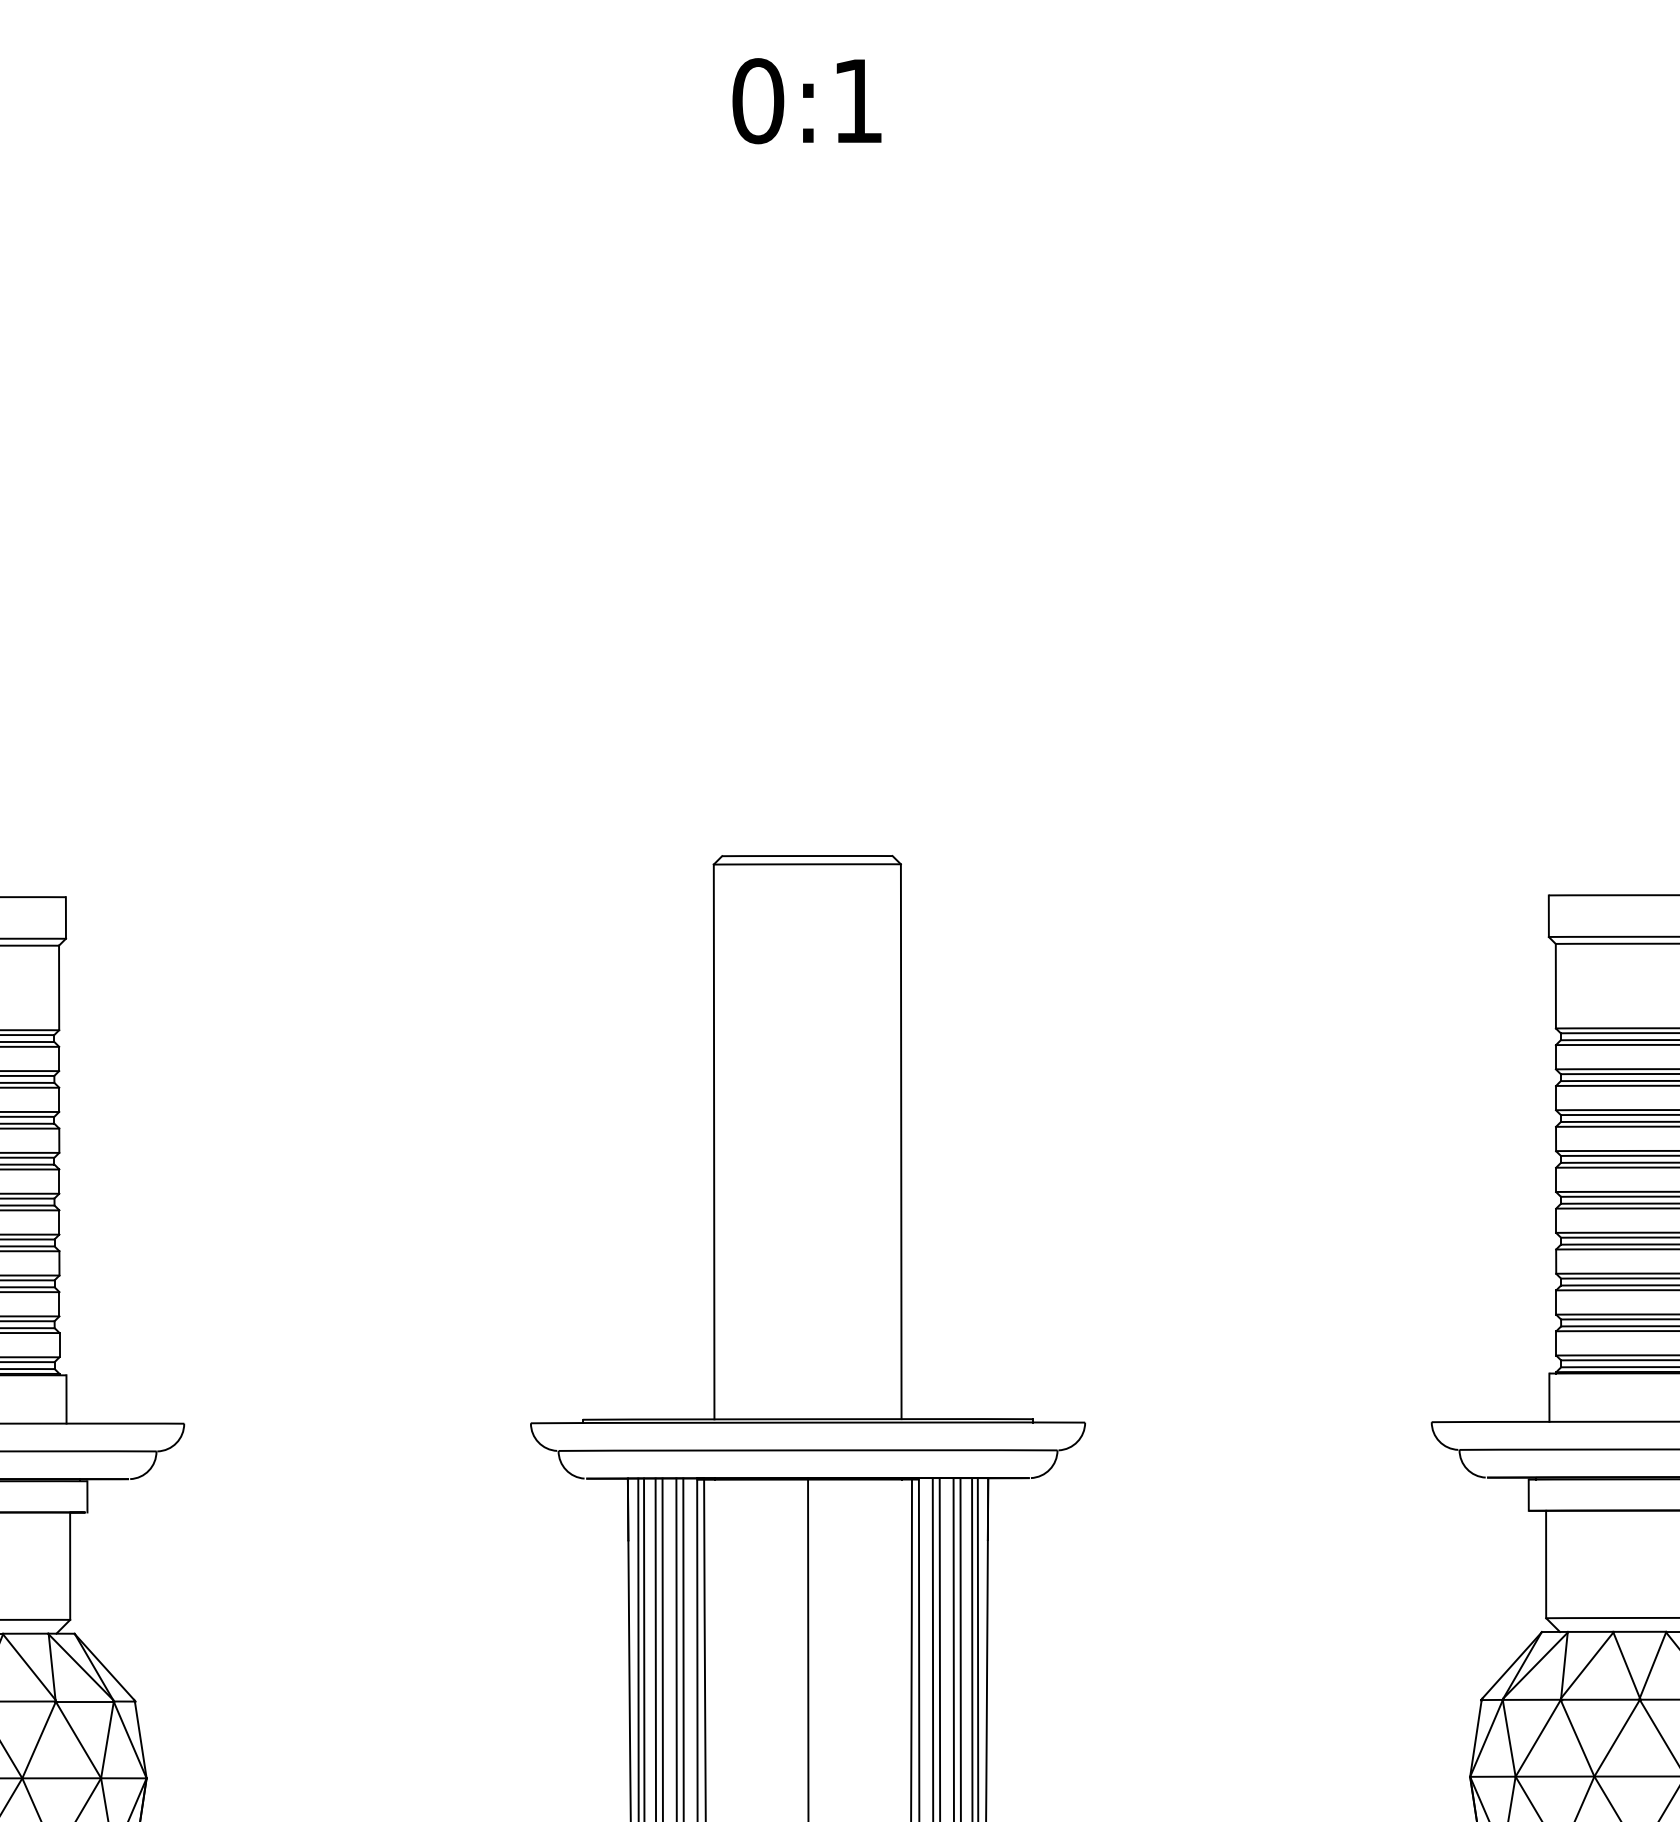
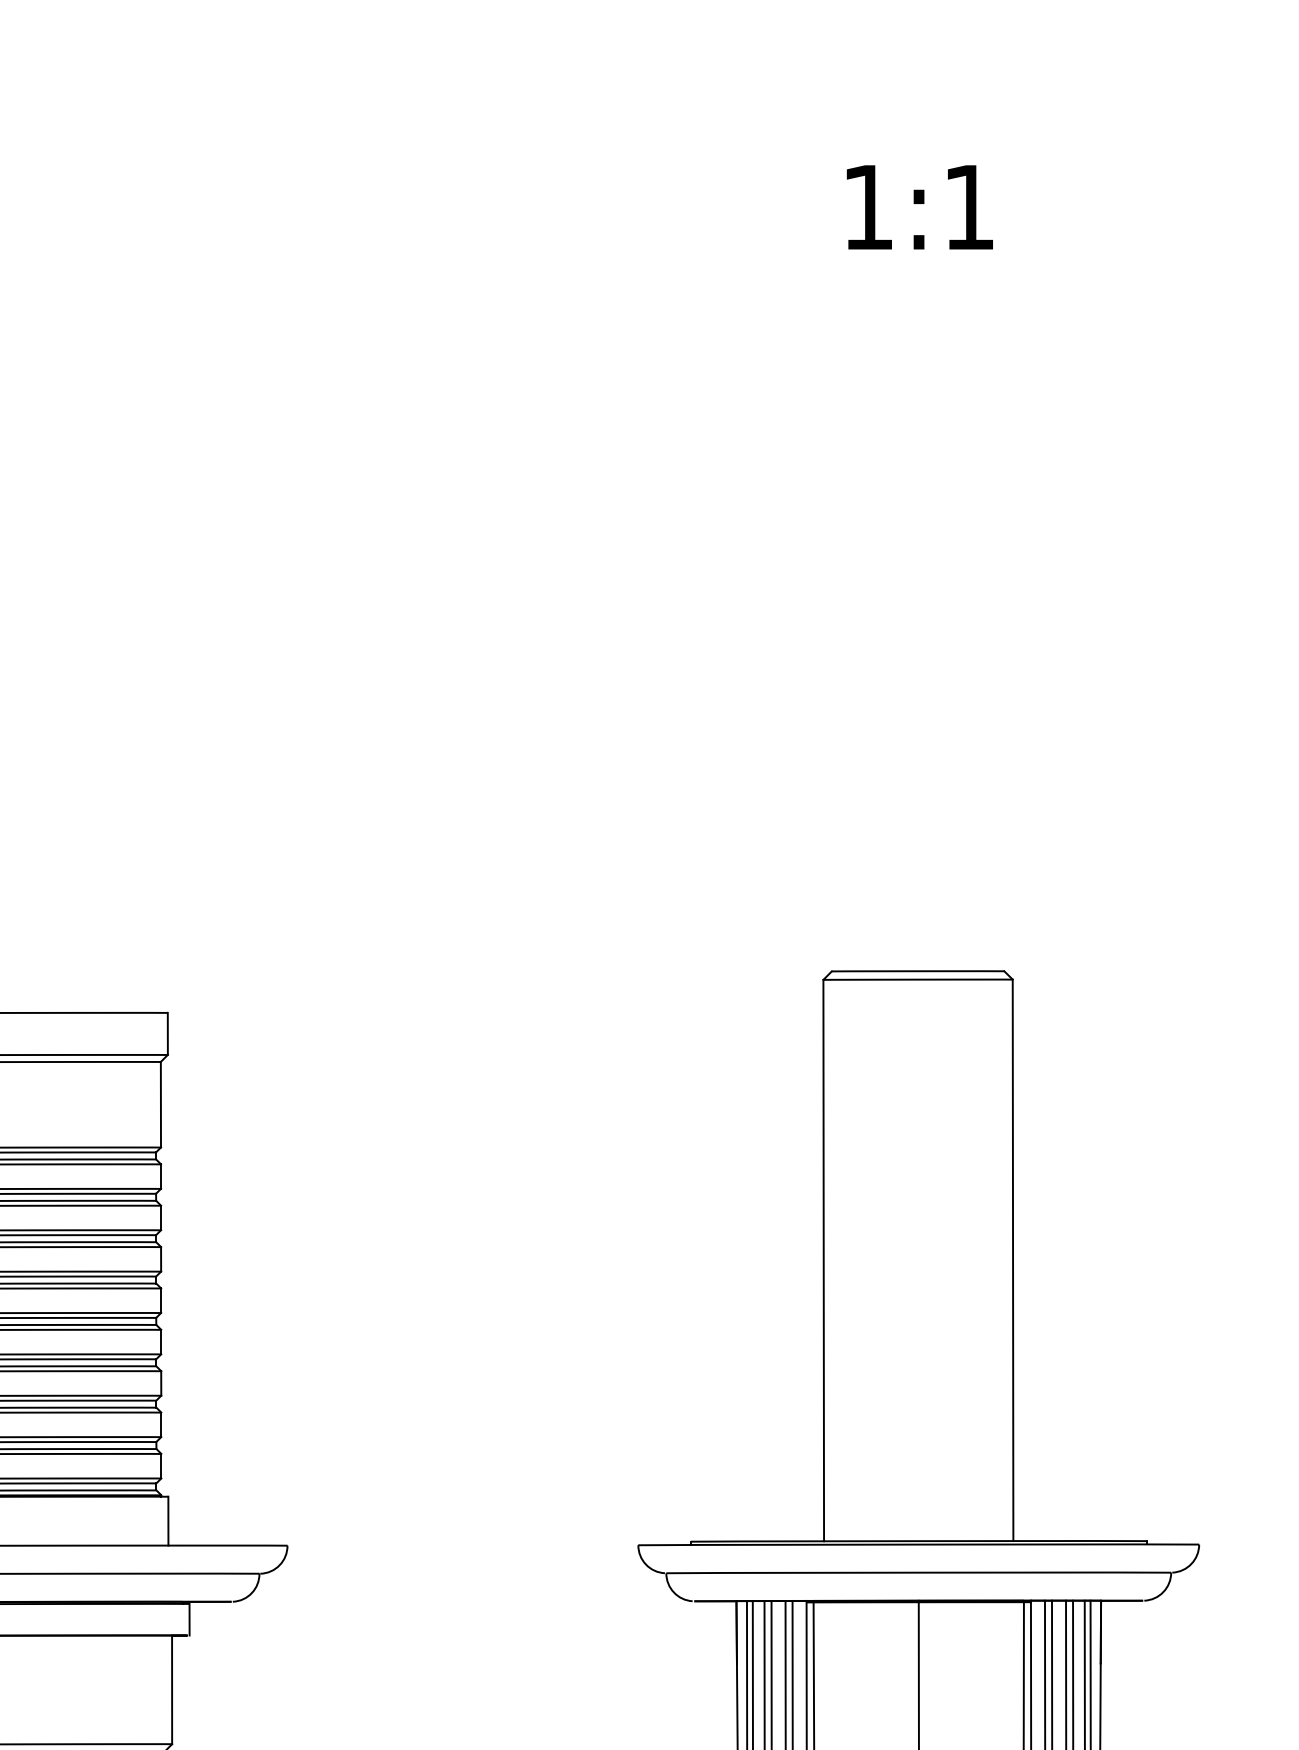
text: (758, 101) -> (868, 207), 0:1 -> 1:1

